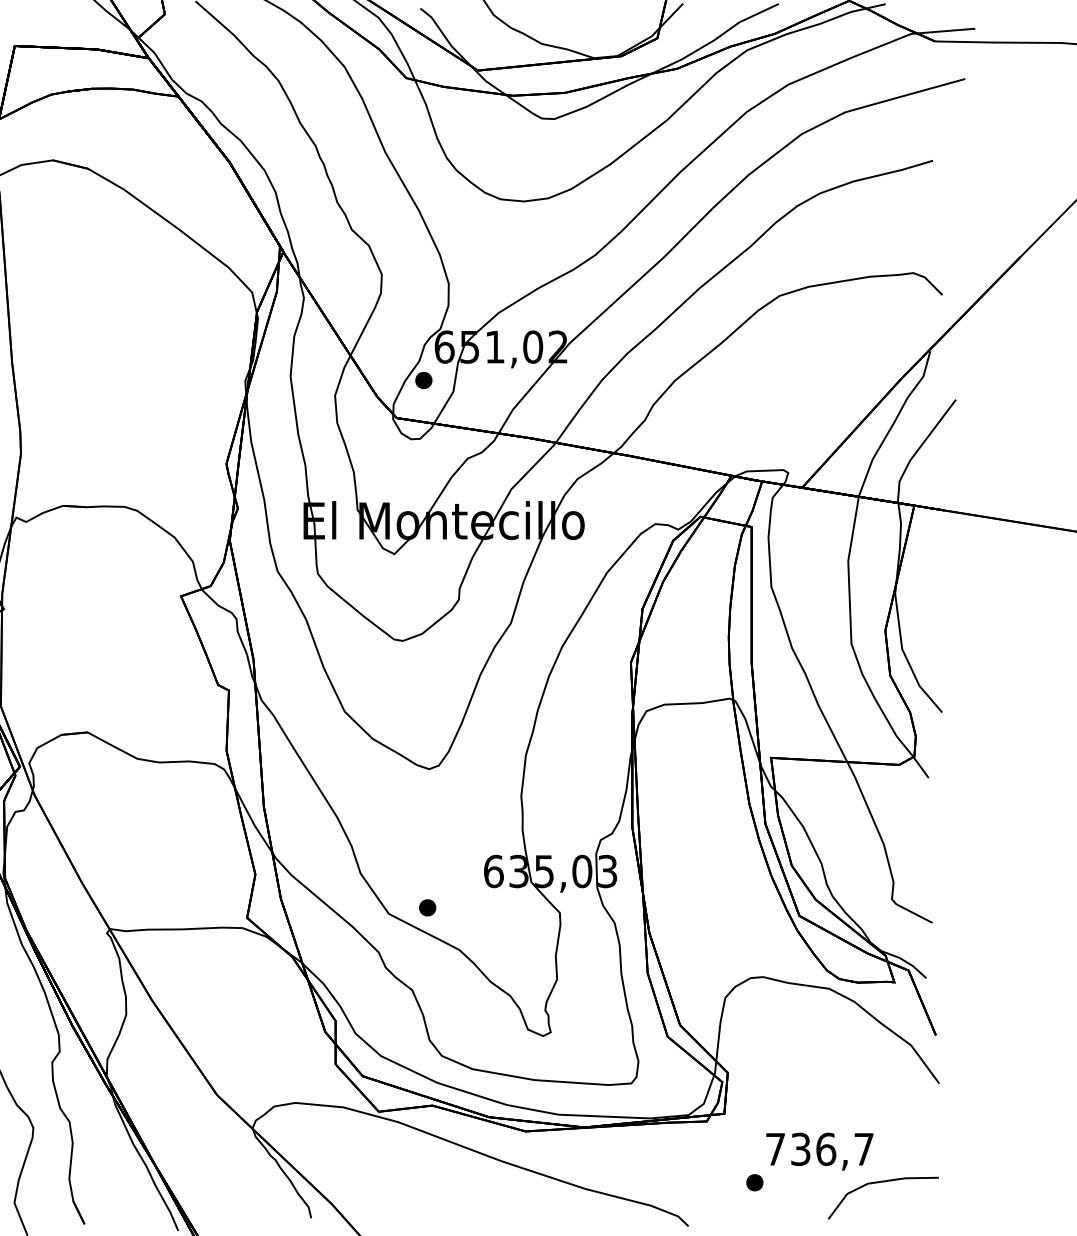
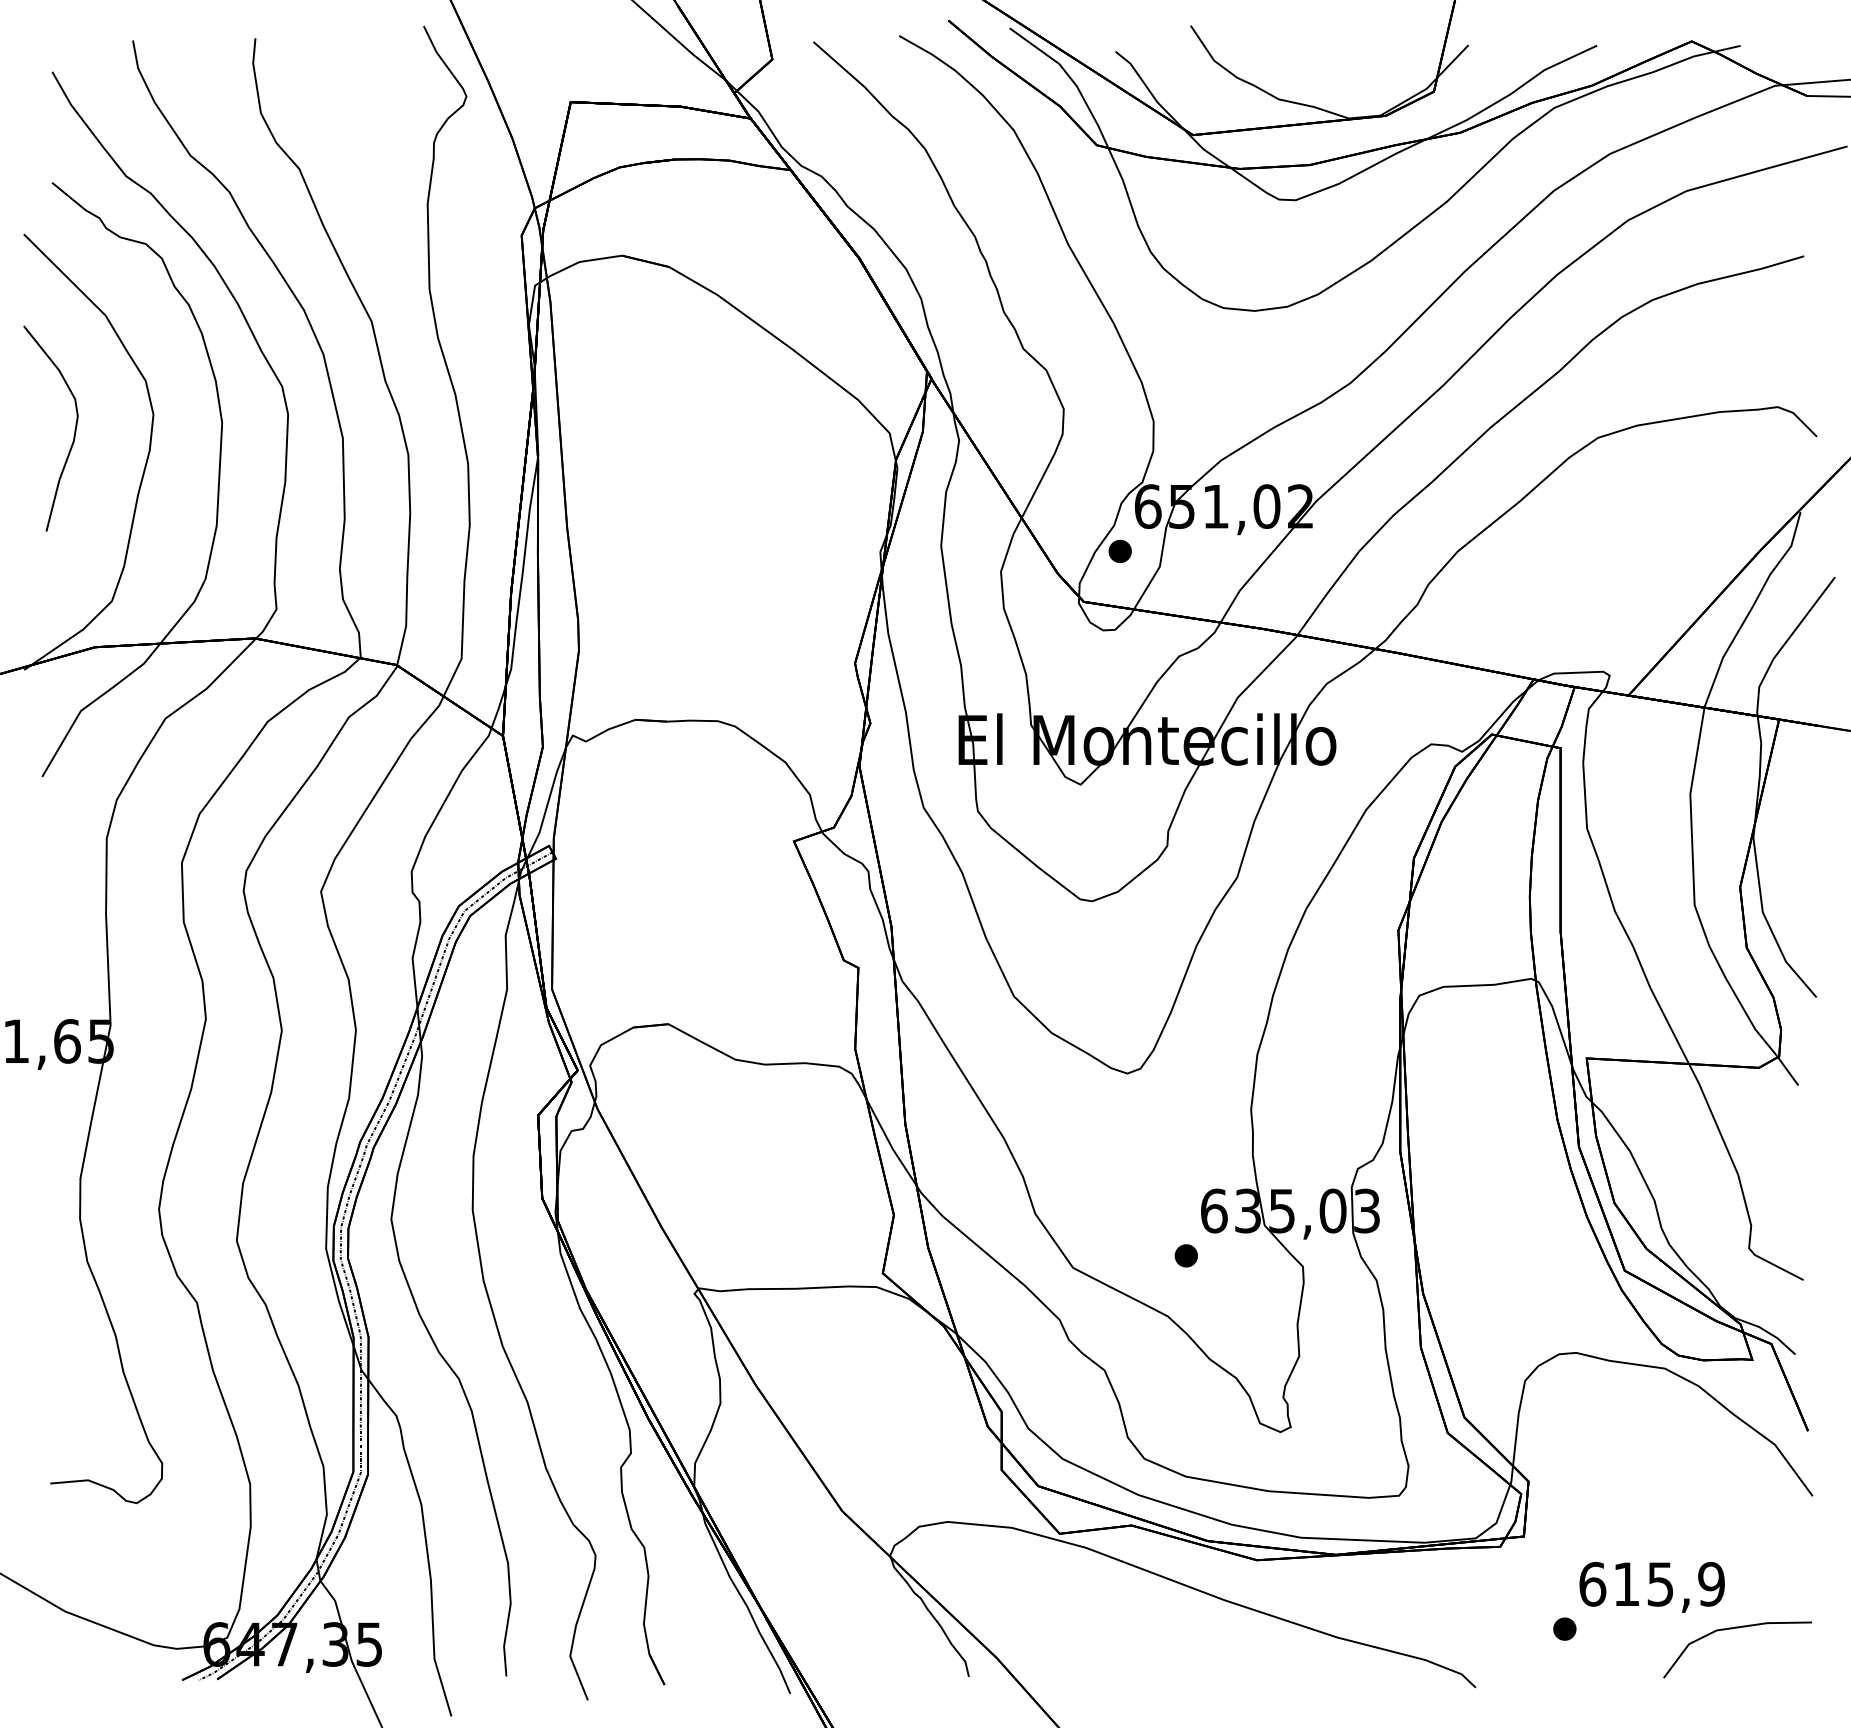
part: (427, 907) -> (1185, 1255), moved
text: (819, 1149) -> (1651, 1584), 736,7 -> 615,9

